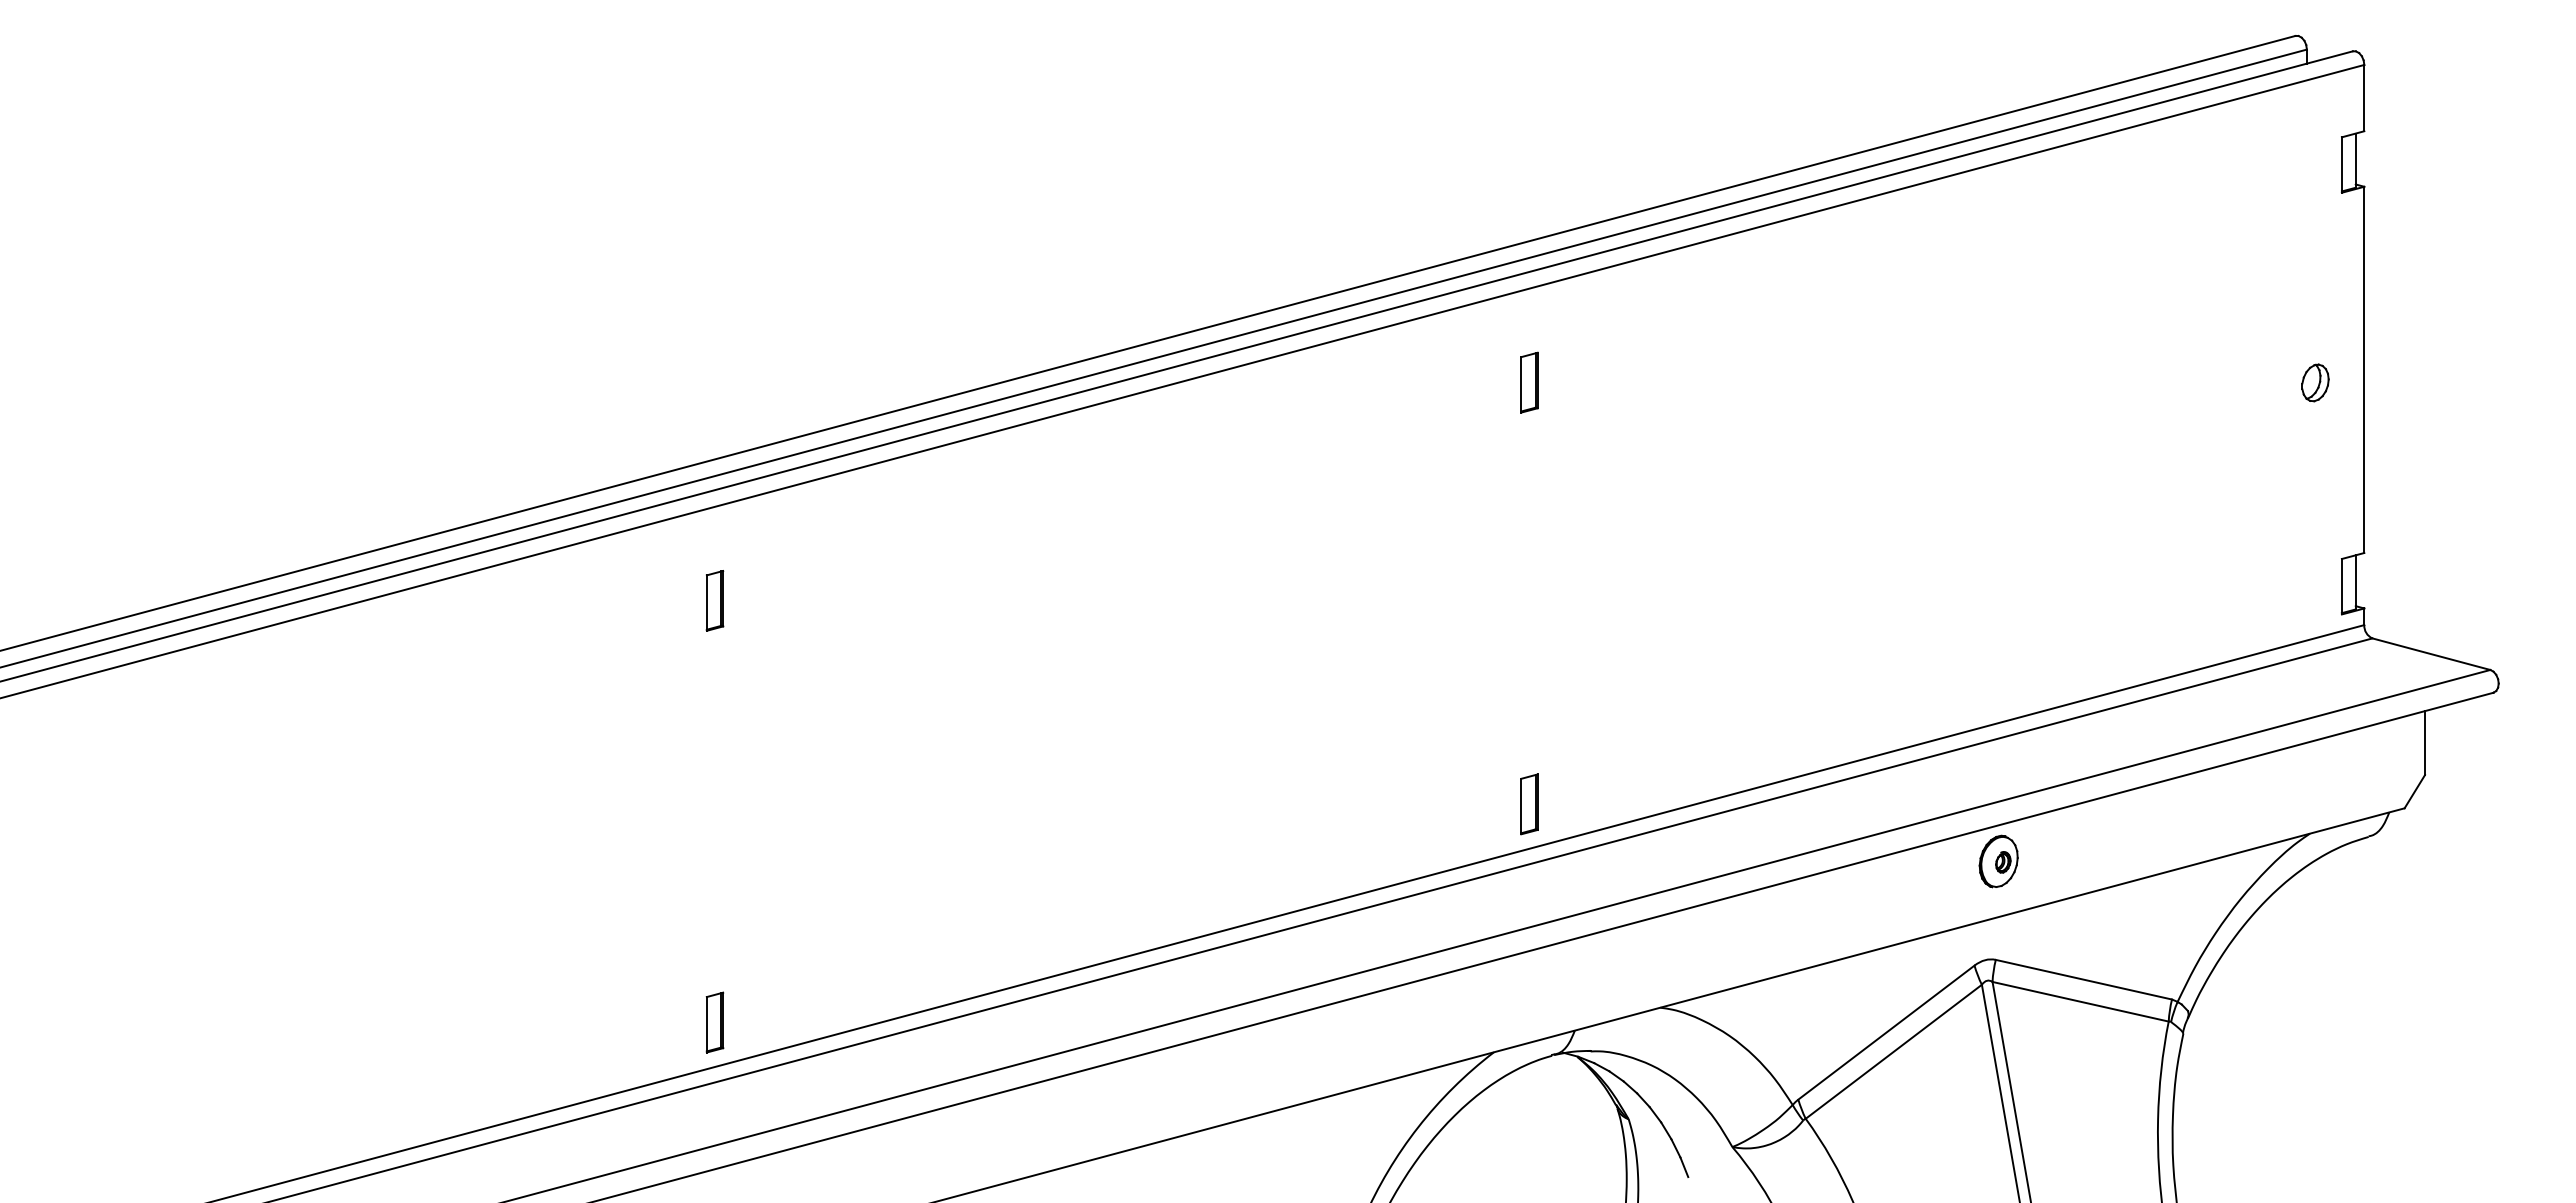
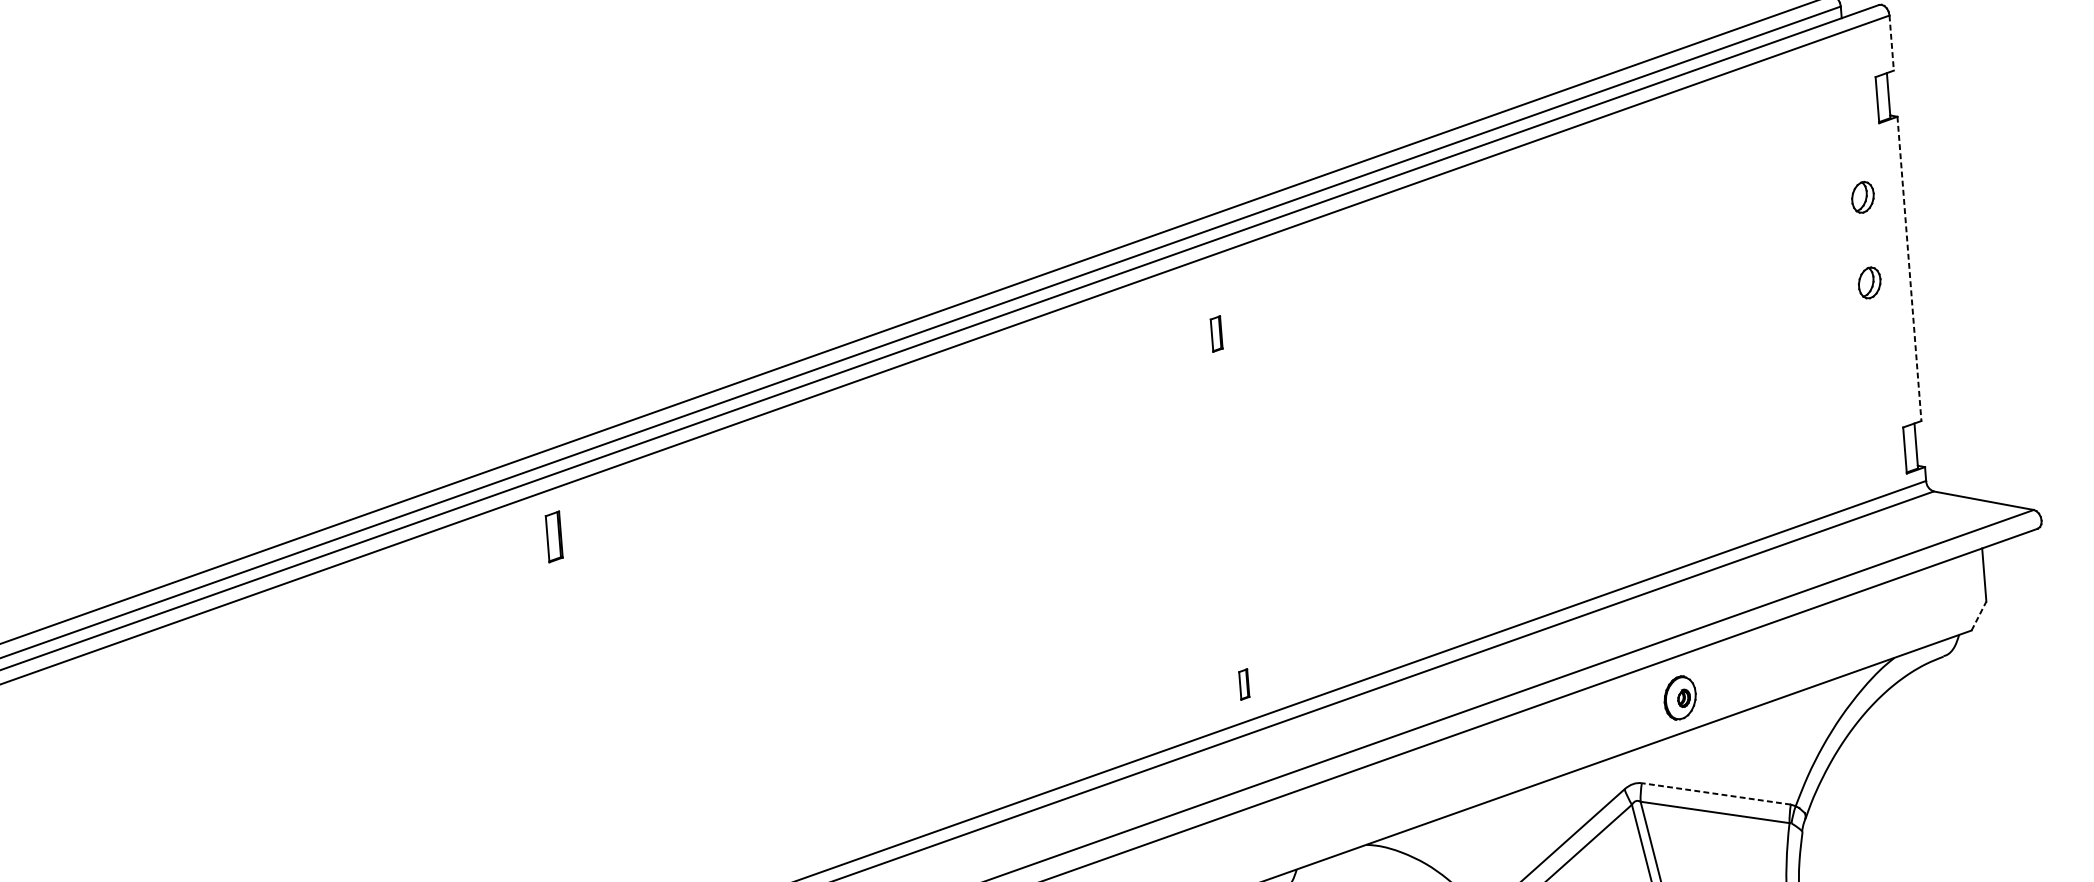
line: (2364, 98) -> (1891, 43), solid -> dashed
part: (2315, 279) -> (1862, 197), added
line: (2364, 370) -> (1909, 269), solid -> dashed
part: (1529, 382) -> (1216, 333), size x0.7
part: (714, 600) -> (553, 536), moved
line: (2415, 791) -> (1979, 615), solid -> dashed
part: (1529, 804) -> (1244, 684), size x0.6
part: (1998, 861) -> (1680, 697), moved
line: (2083, 979) -> (1716, 793), solid -> dashed

